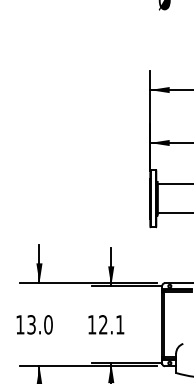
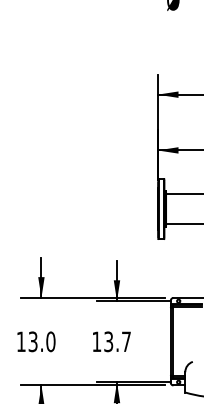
text: (111, 324) -> (117, 341), 12.1 -> 13.7

